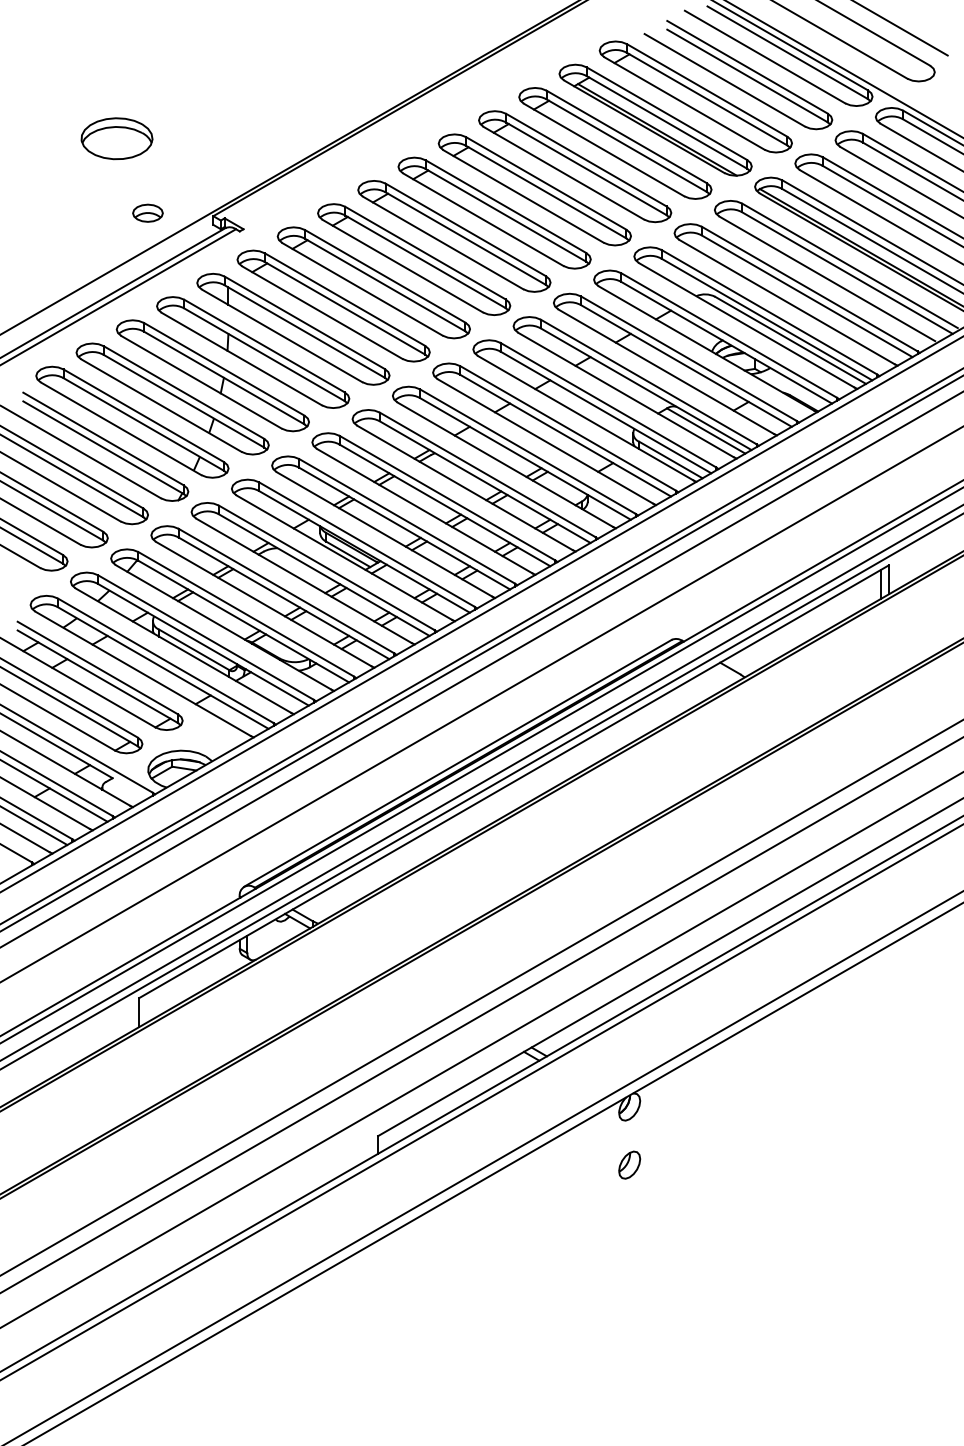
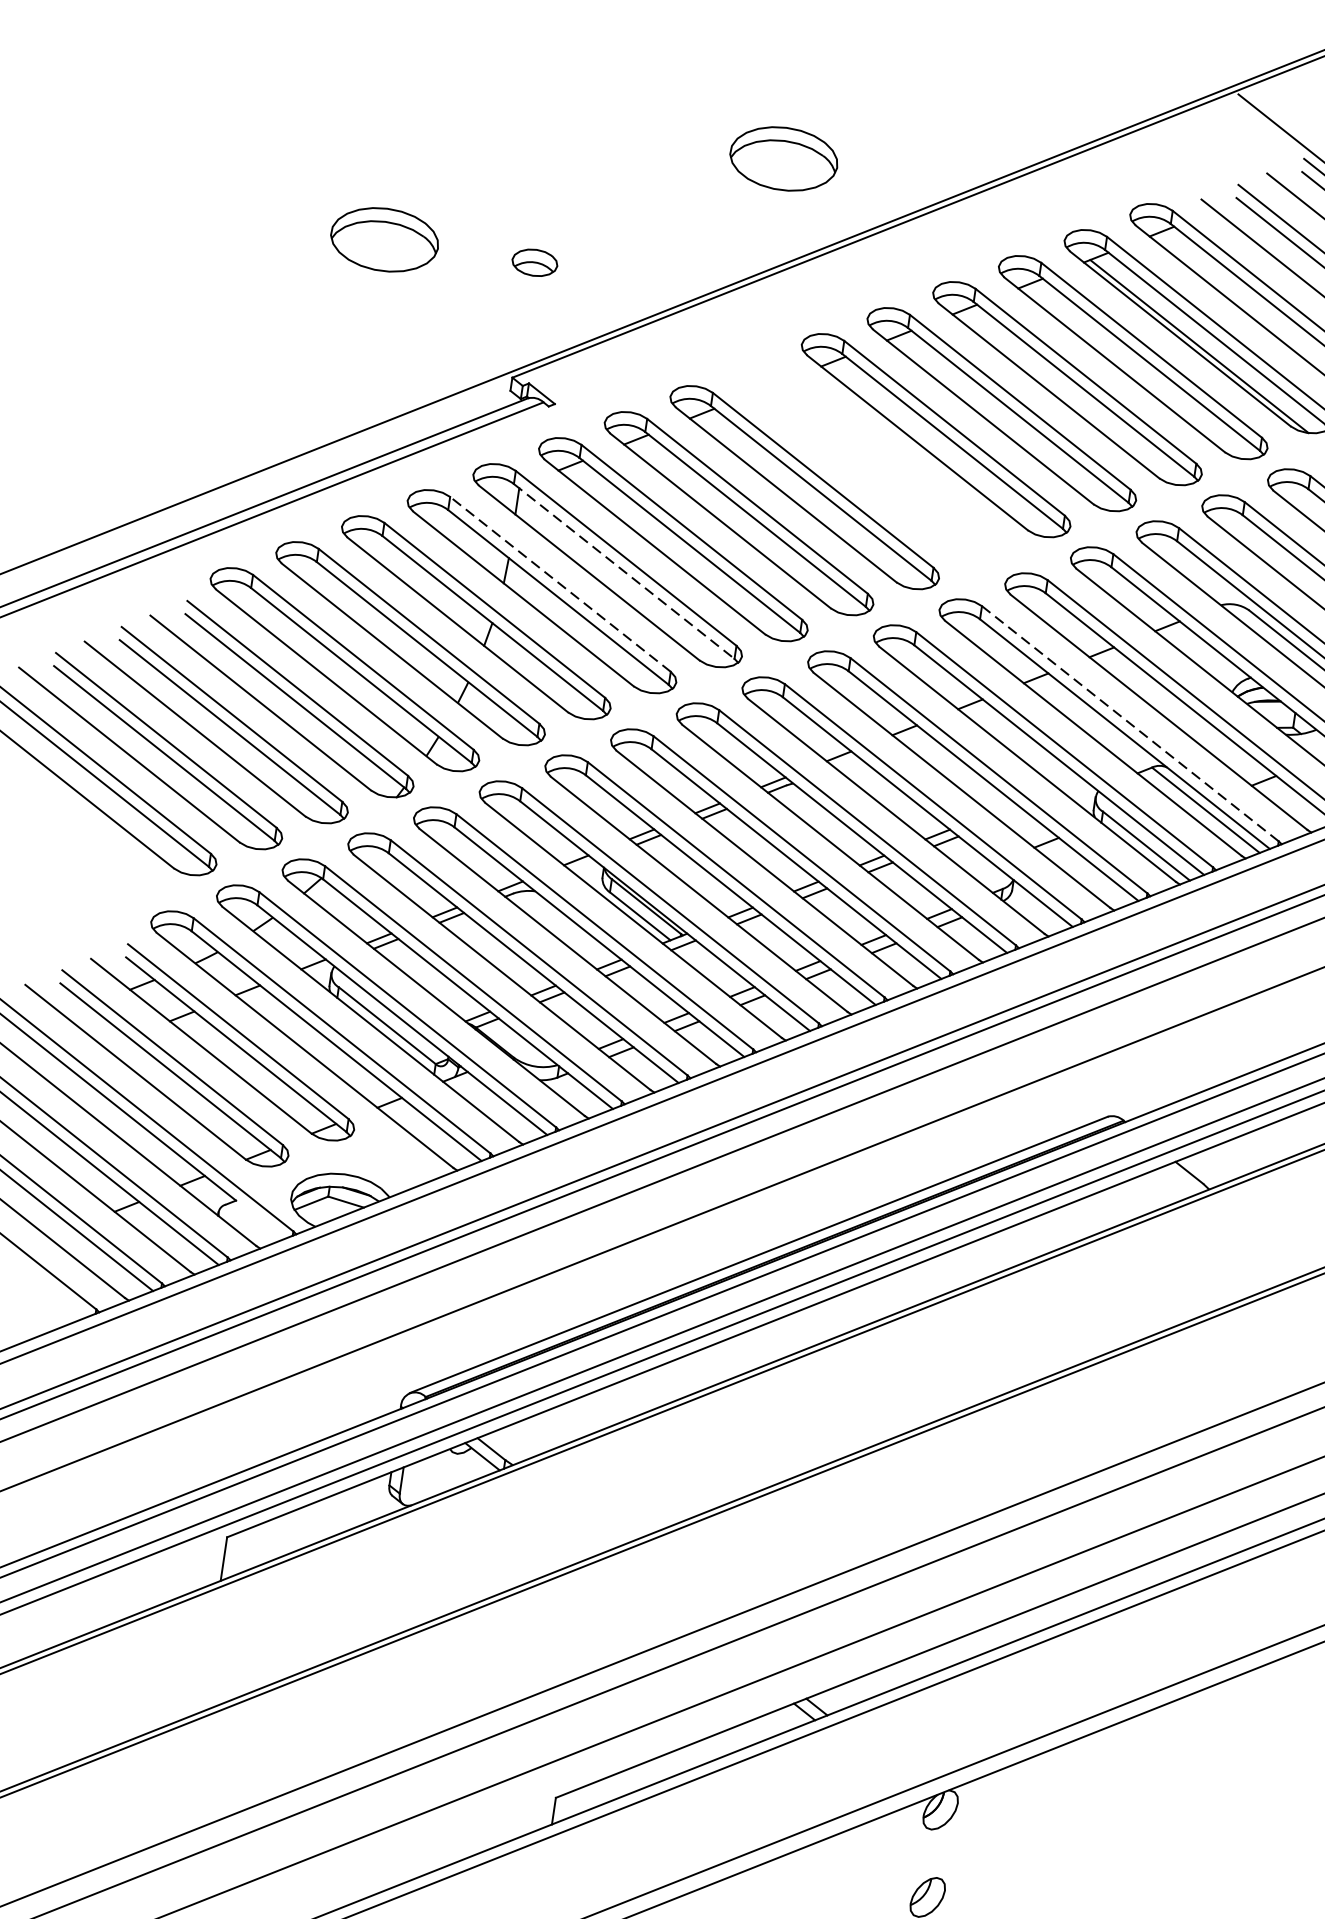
part: (368, 47) -> (783, 158), added
part: (147, 212) -> (534, 261), moved
part: (454, 236) -> (870, 461), removed
line: (304, 331) -> (623, 571), solid -> dashed
line: (264, 346) -> (560, 585), solid -> dashed
line: (648, 381) -> (1130, 722), solid -> dashed

